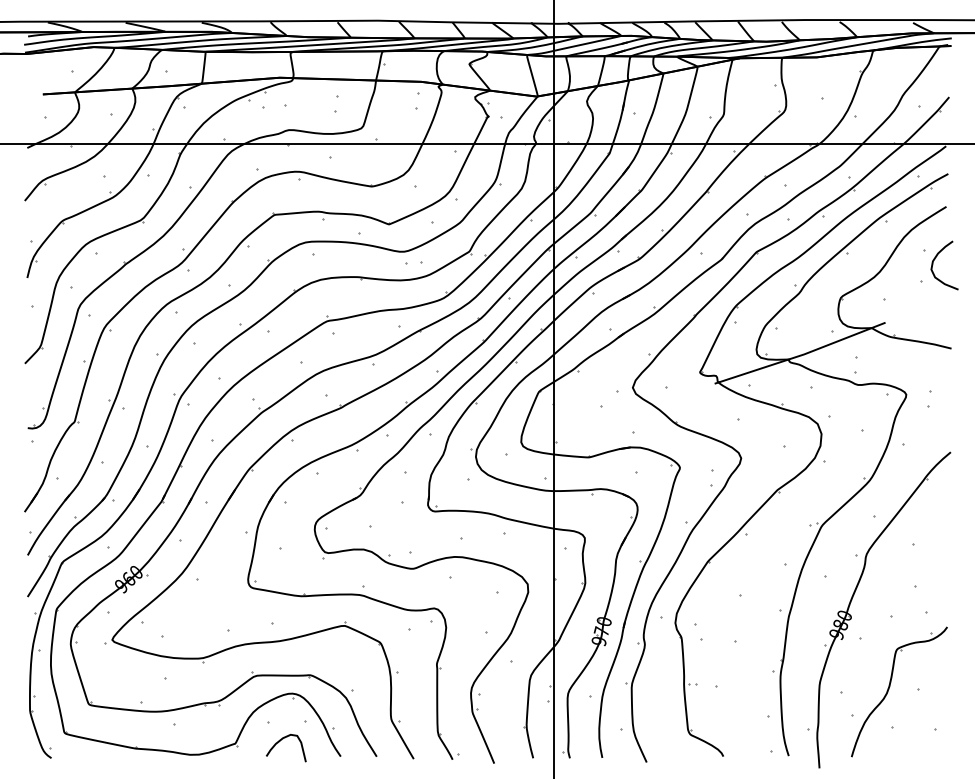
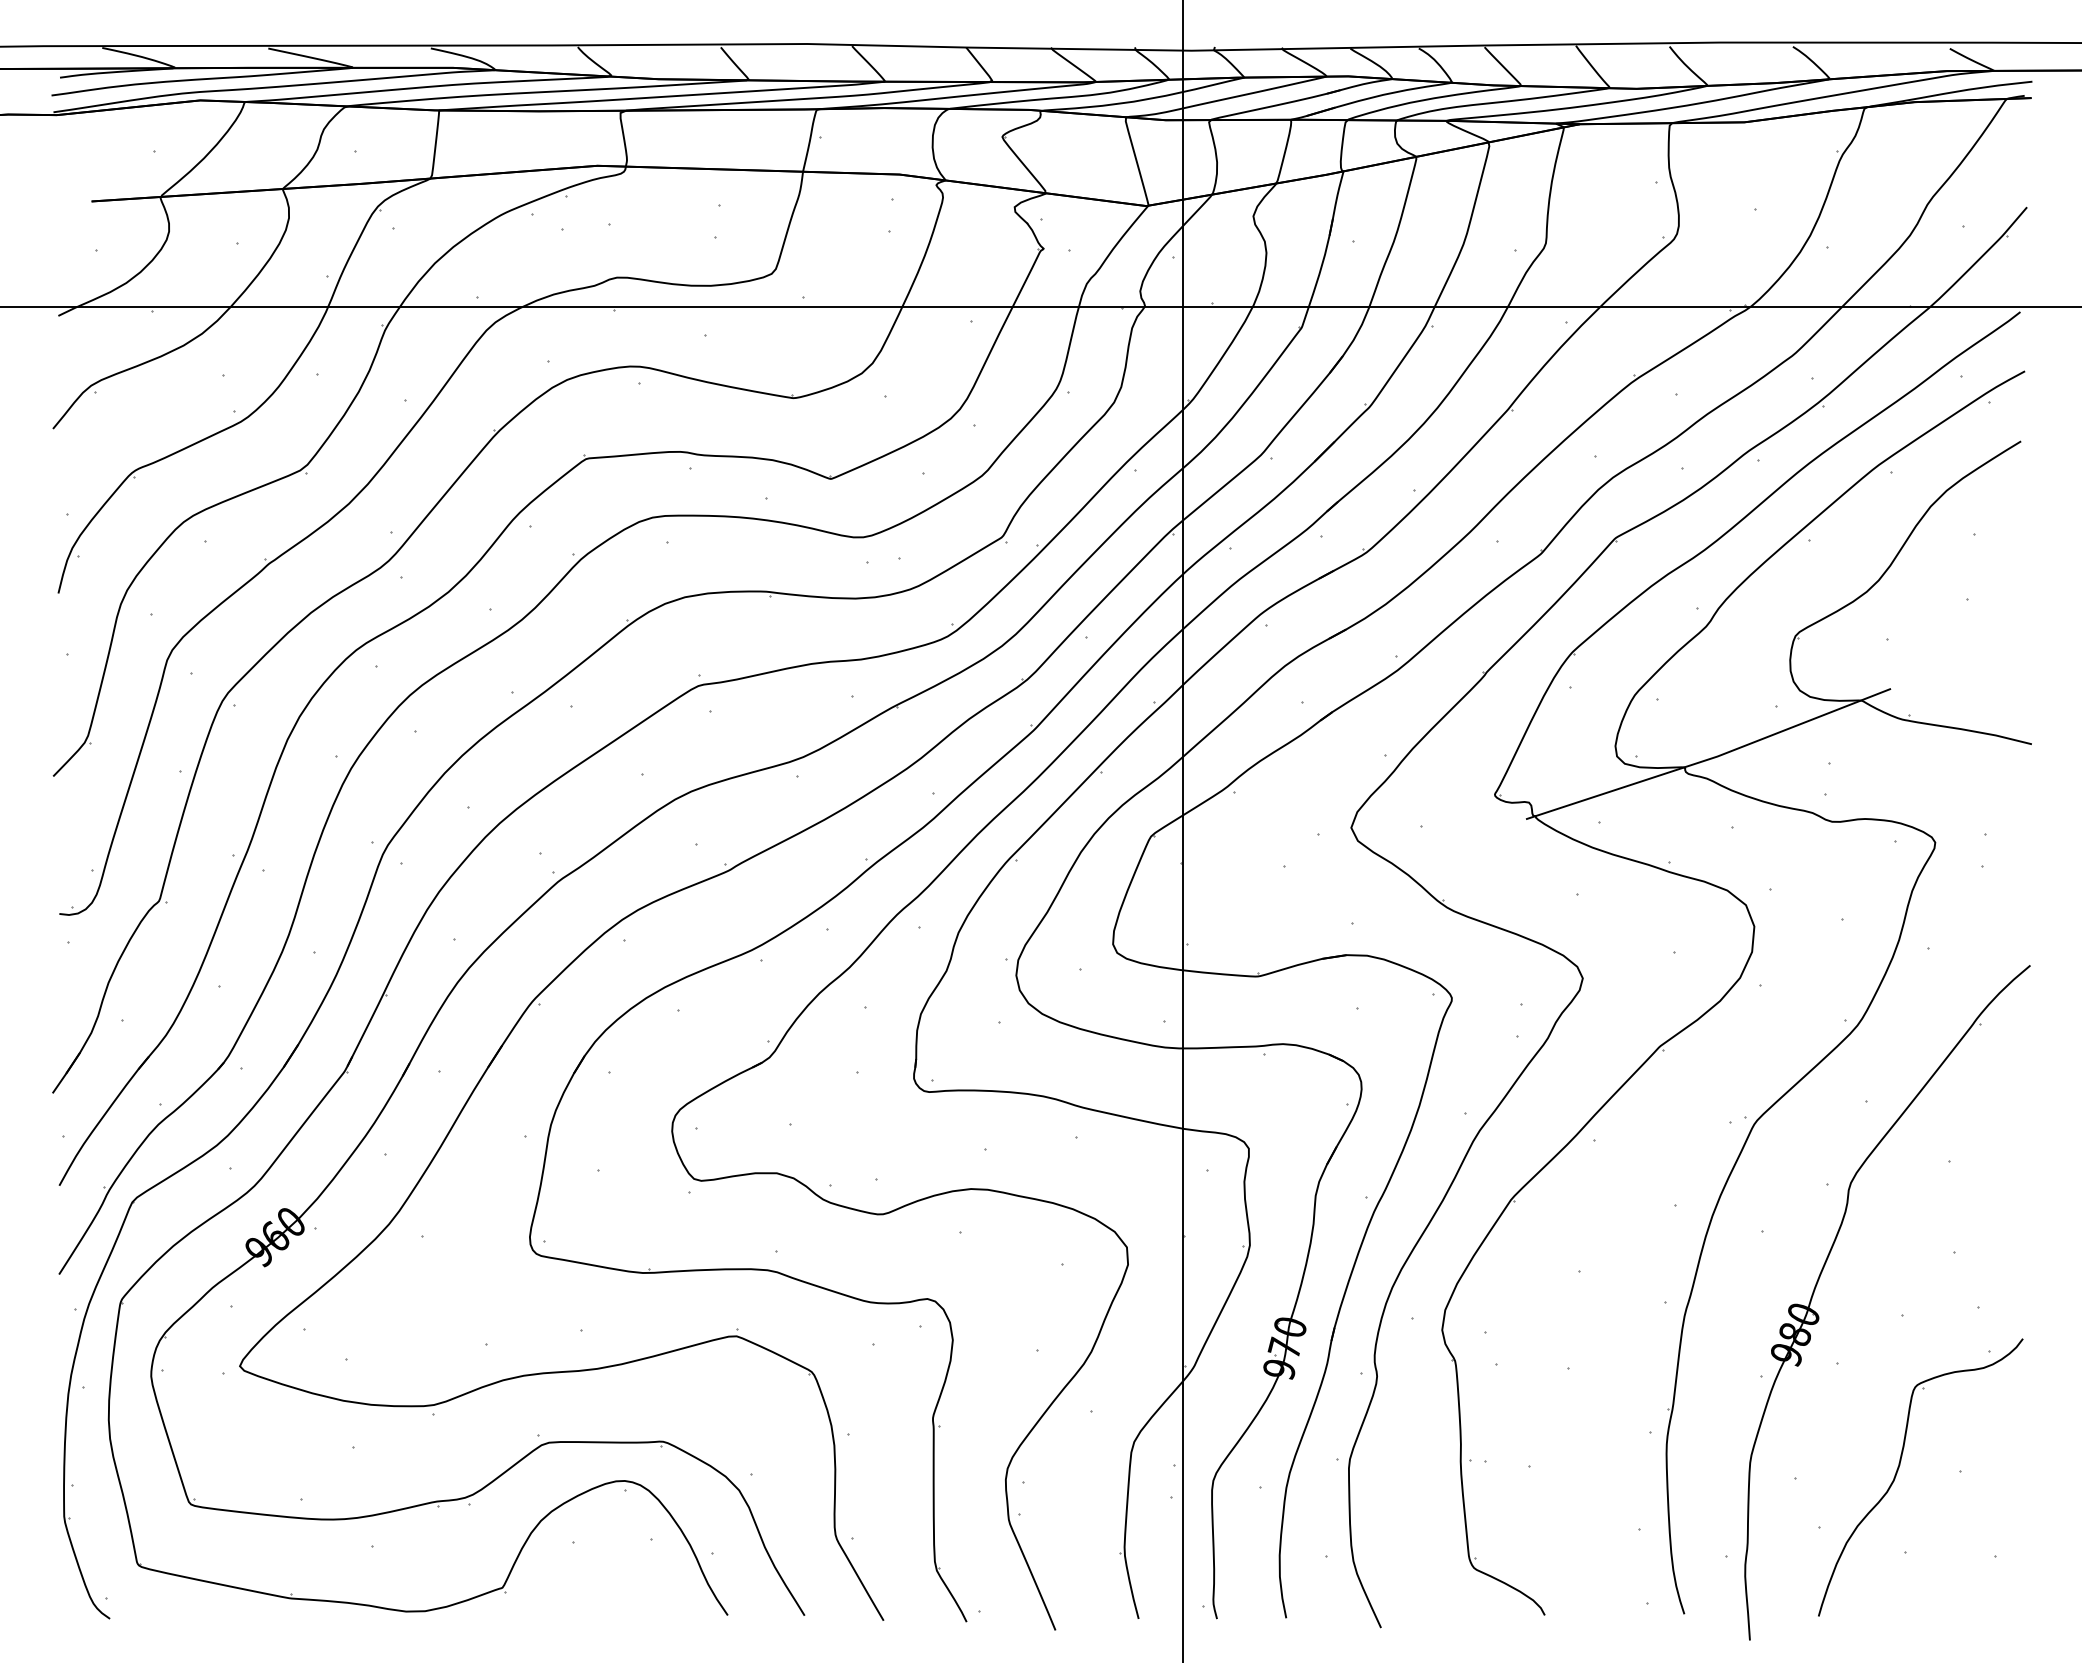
curve: (935, 259) -> (1997, 553), removed
curve: (280, 741) -> (598, 1583), removed

